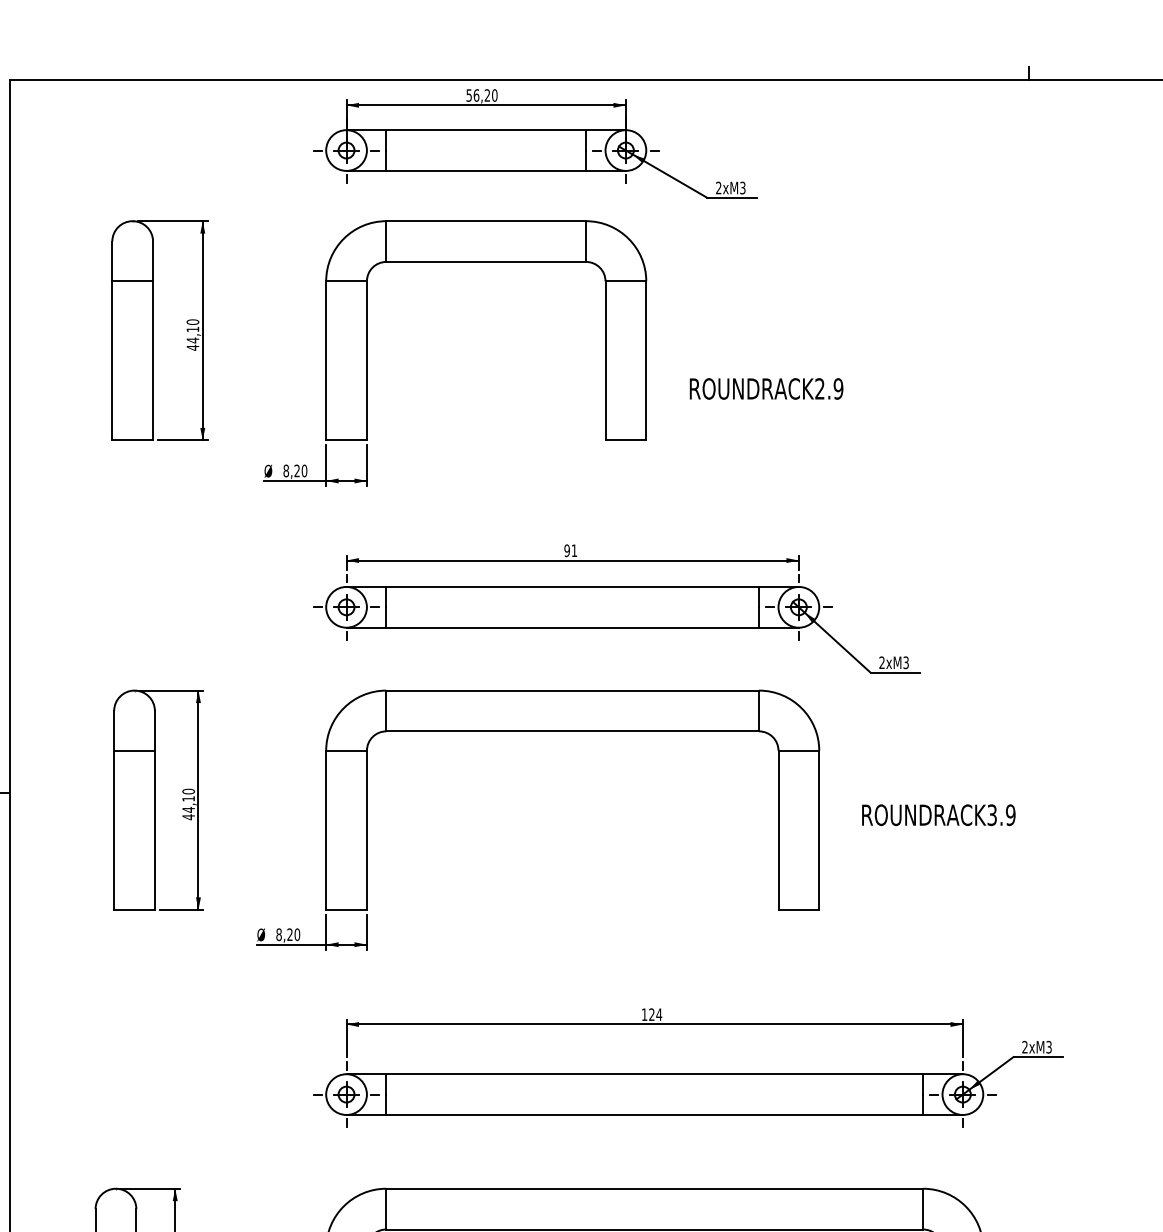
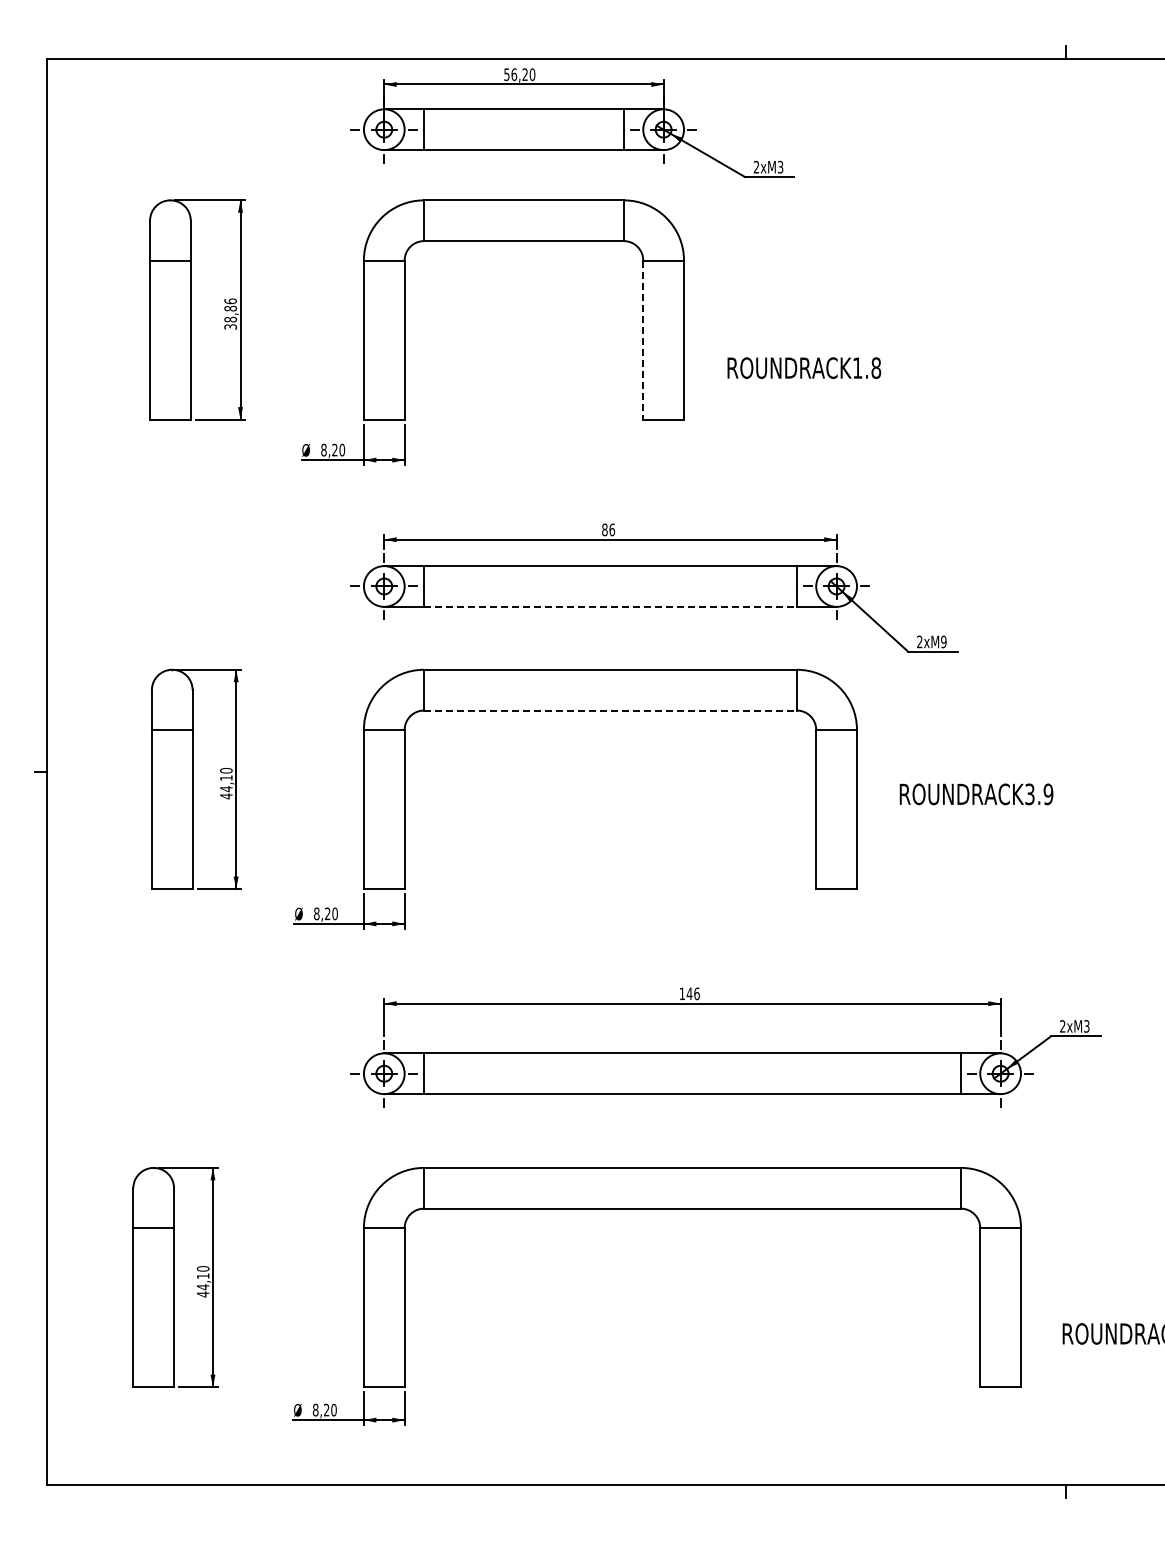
text: (192, 334) -> (230, 313), 44,10 -> 38,86
line: (605, 361) -> (643, 340), solid -> dashed
text: (829, 388) -> (867, 367), ROUNDRACK2.9 -> ROUNDRACK1.8
text: (570, 550) -> (608, 529), 91 -> 86
line: (572, 627) -> (610, 606), solid -> dashed
text: (905, 662) -> (943, 641), 2xM3 -> 2xM9
line: (572, 731) -> (610, 710), solid -> dashed
text: (654, 1014) -> (692, 993), 124 -> 146

